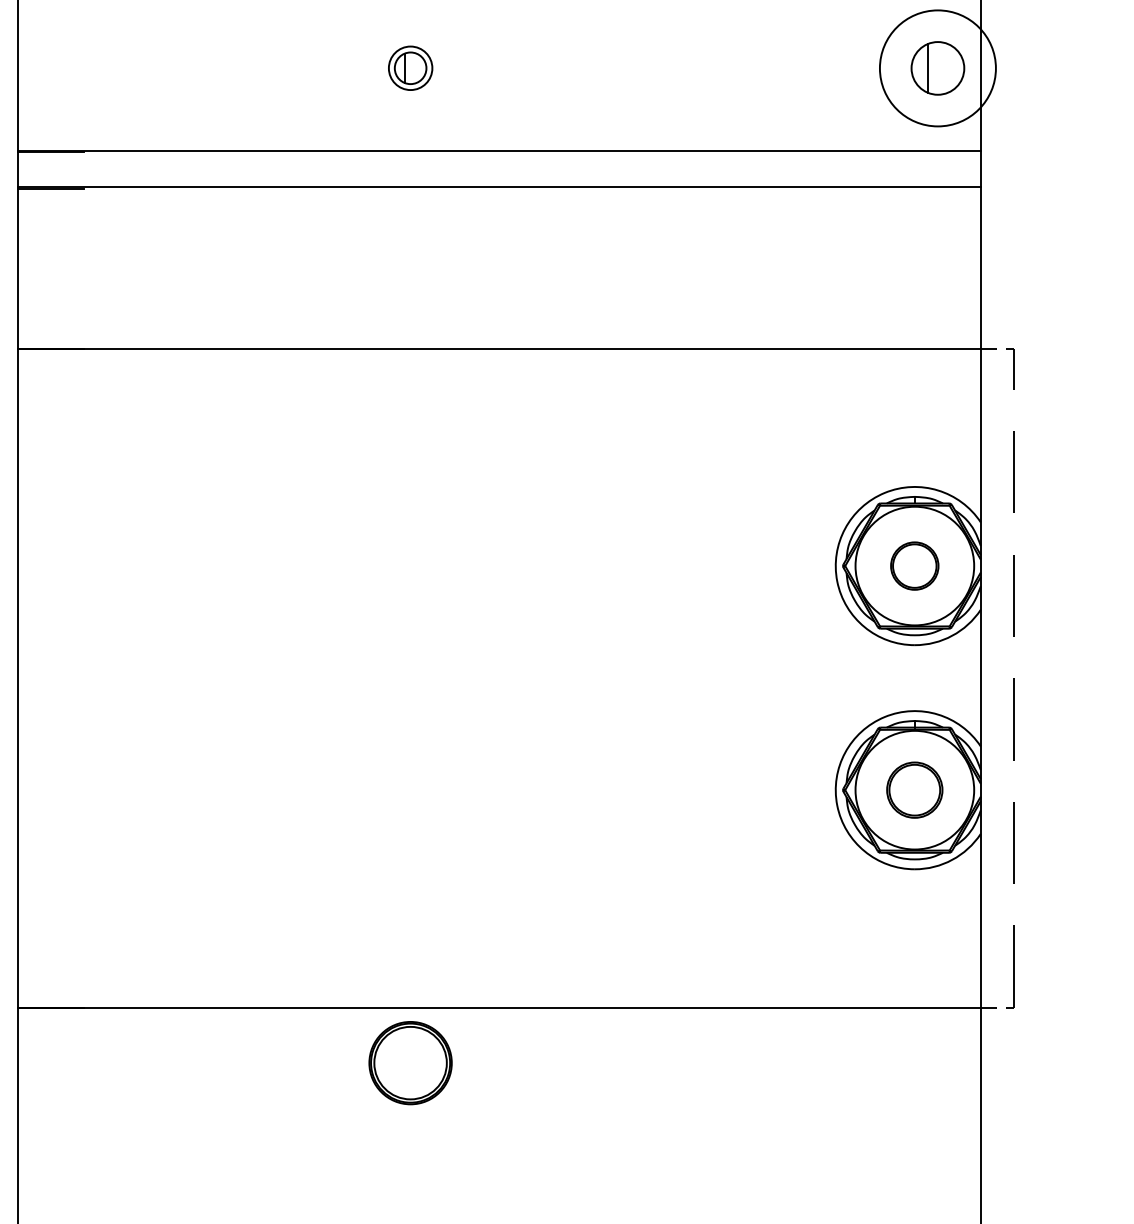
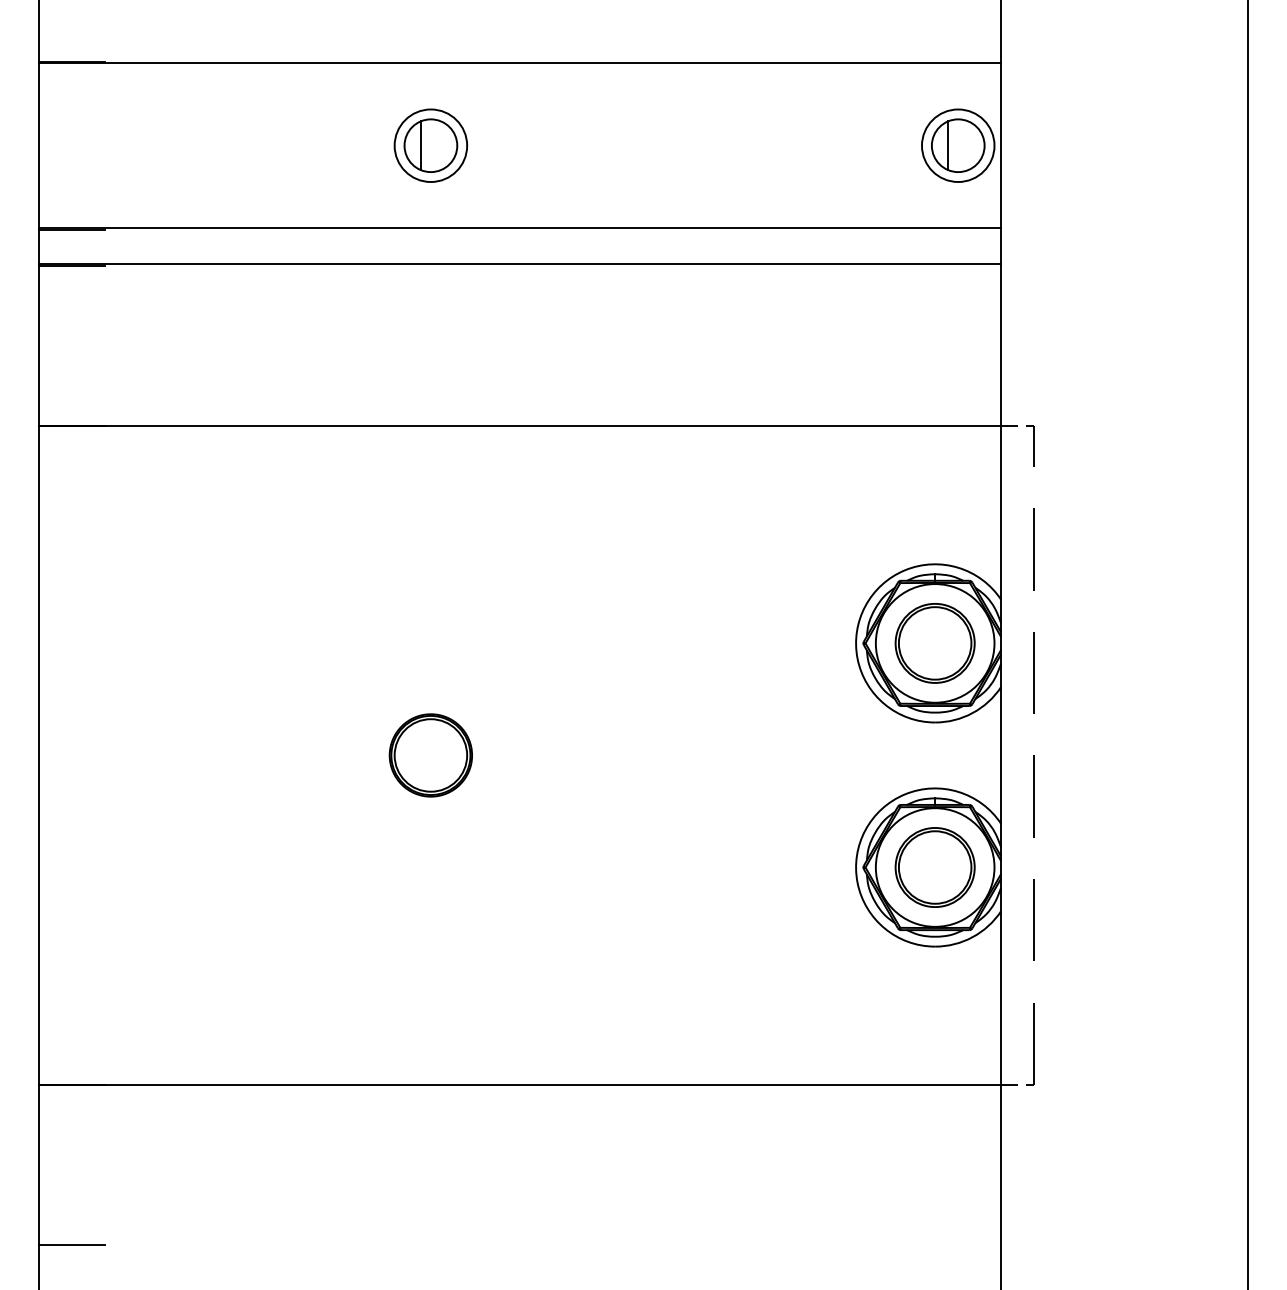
part: (410, 68) -> (430, 145), size x1.67
circle: (937, 68) -> (957, 145), size x0.62
part: (914, 566) -> (934, 643), size x1.67
part: (914, 790) -> (934, 867), size x1.43
part: (410, 1063) -> (430, 755), moved
line: (51, 1167) -> (71, 1244), added

